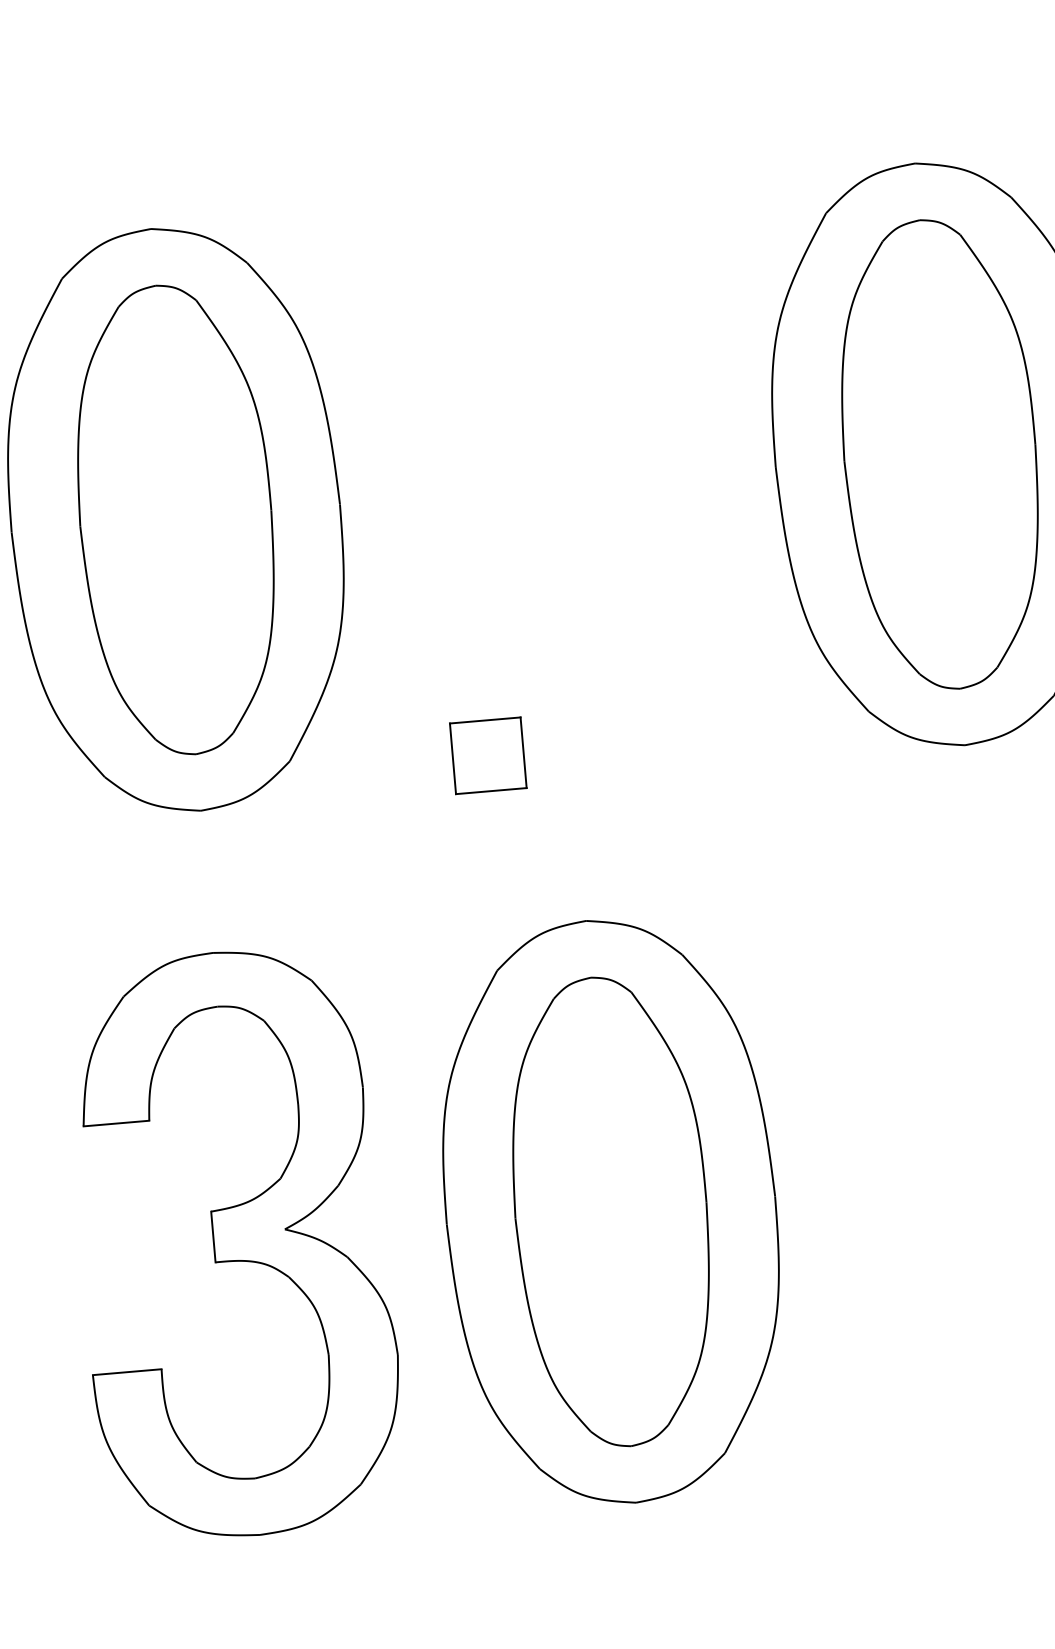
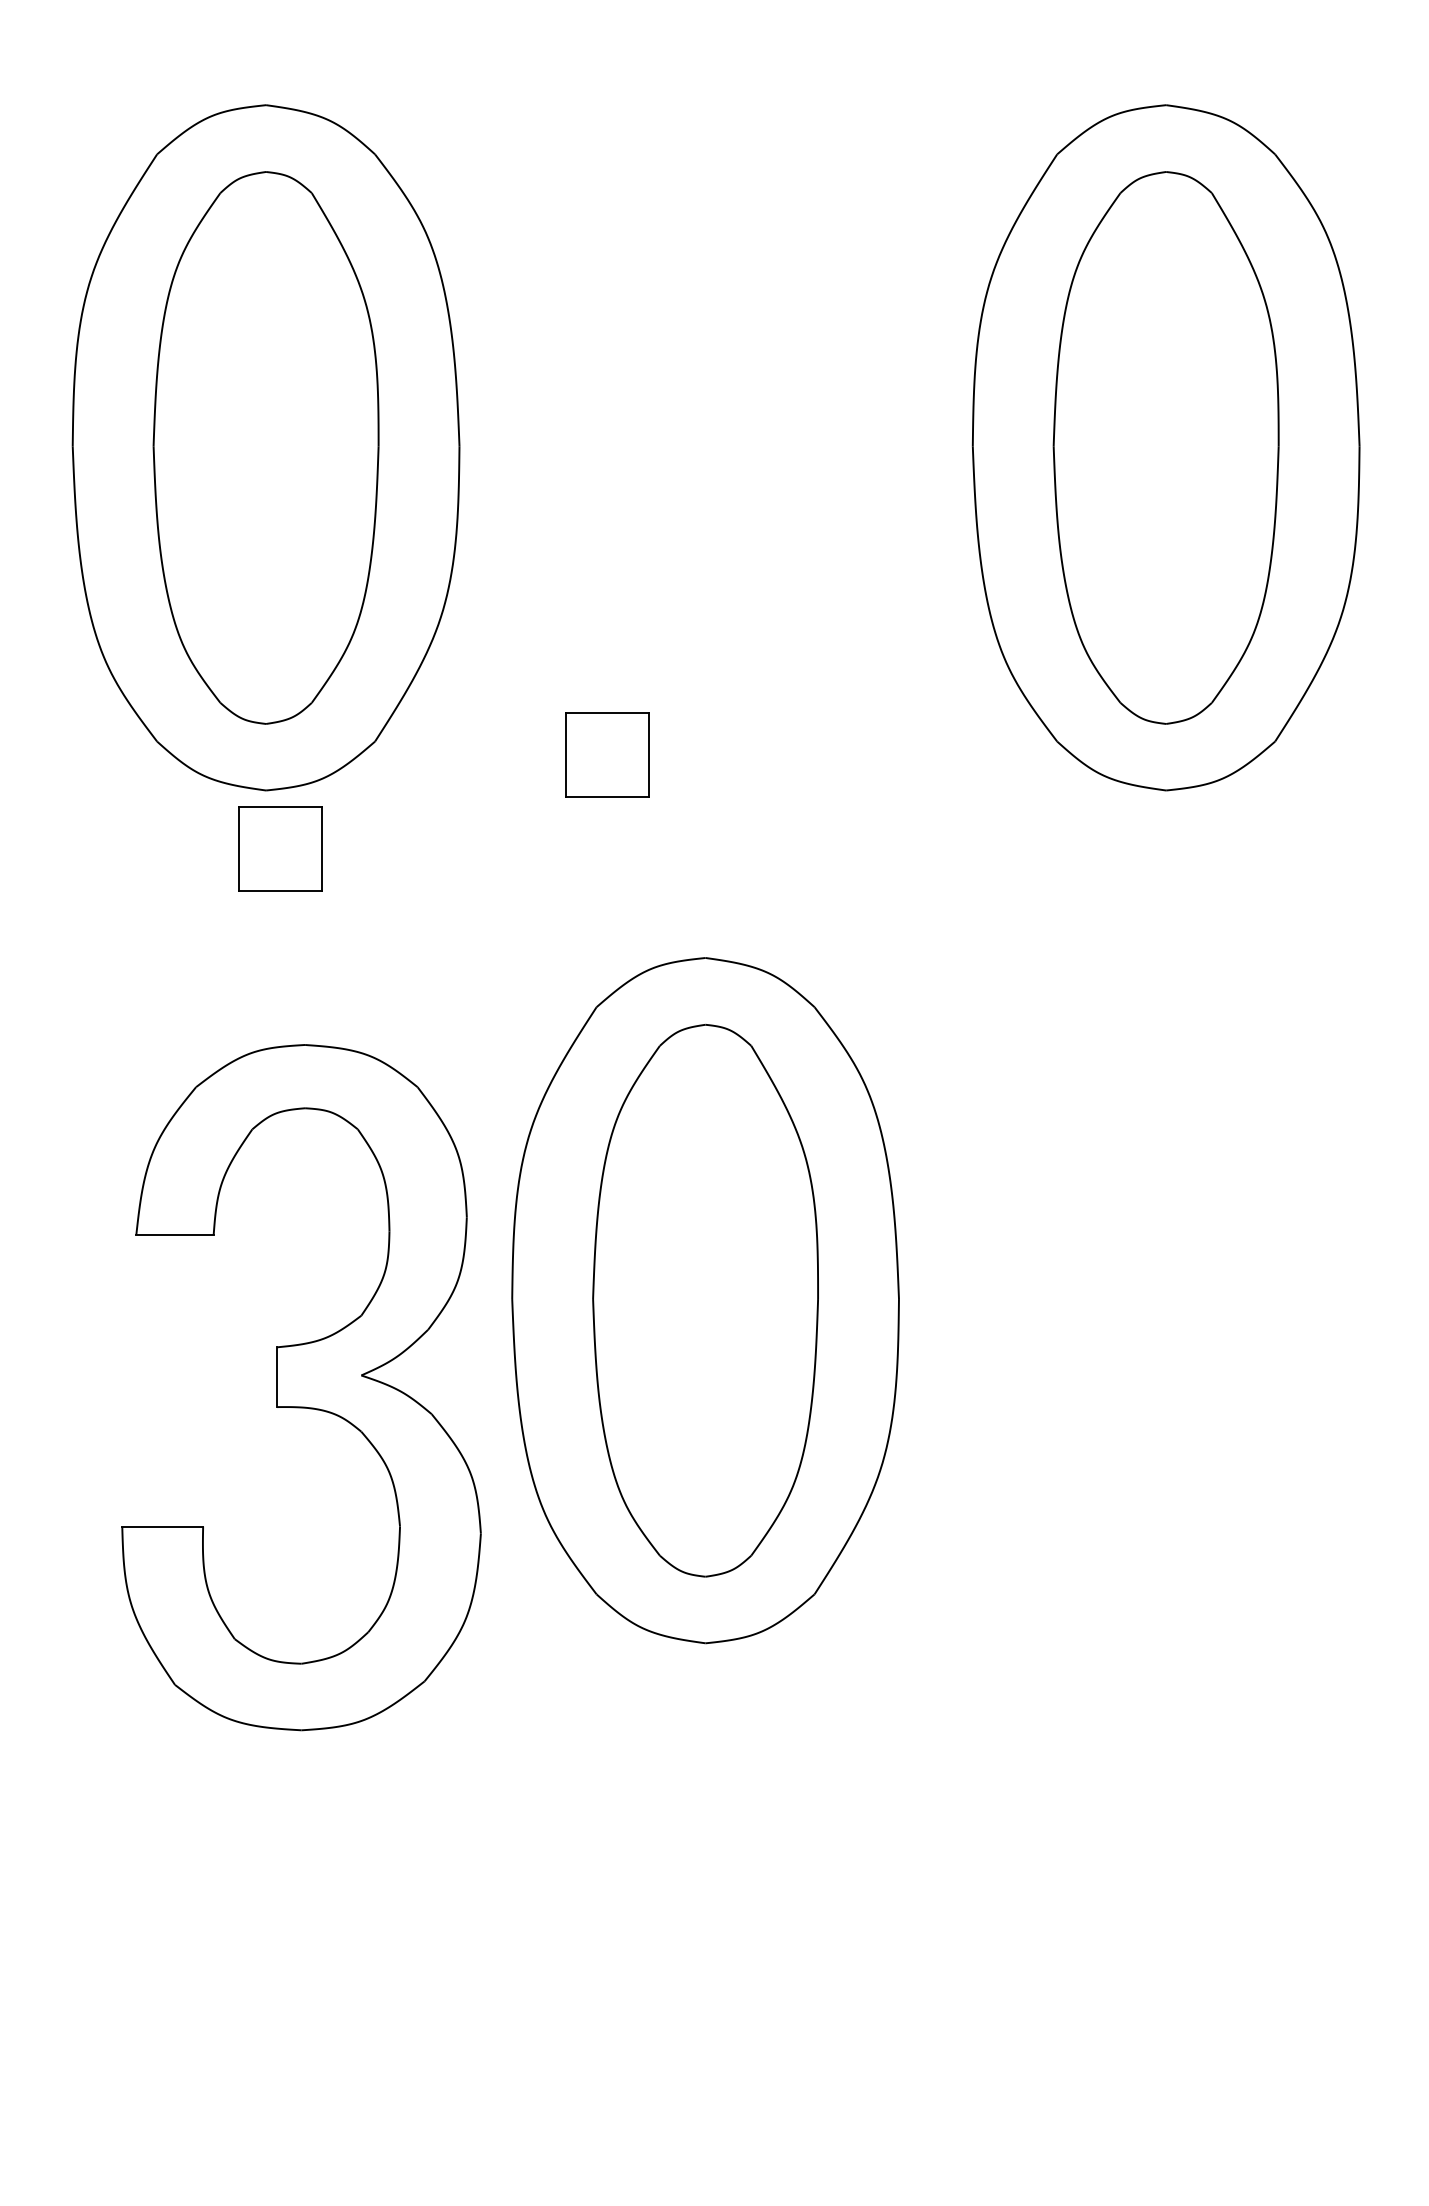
part: (217, 858) -> (280, 848), added
part: (234, 1243) -> (301, 1387), moved

